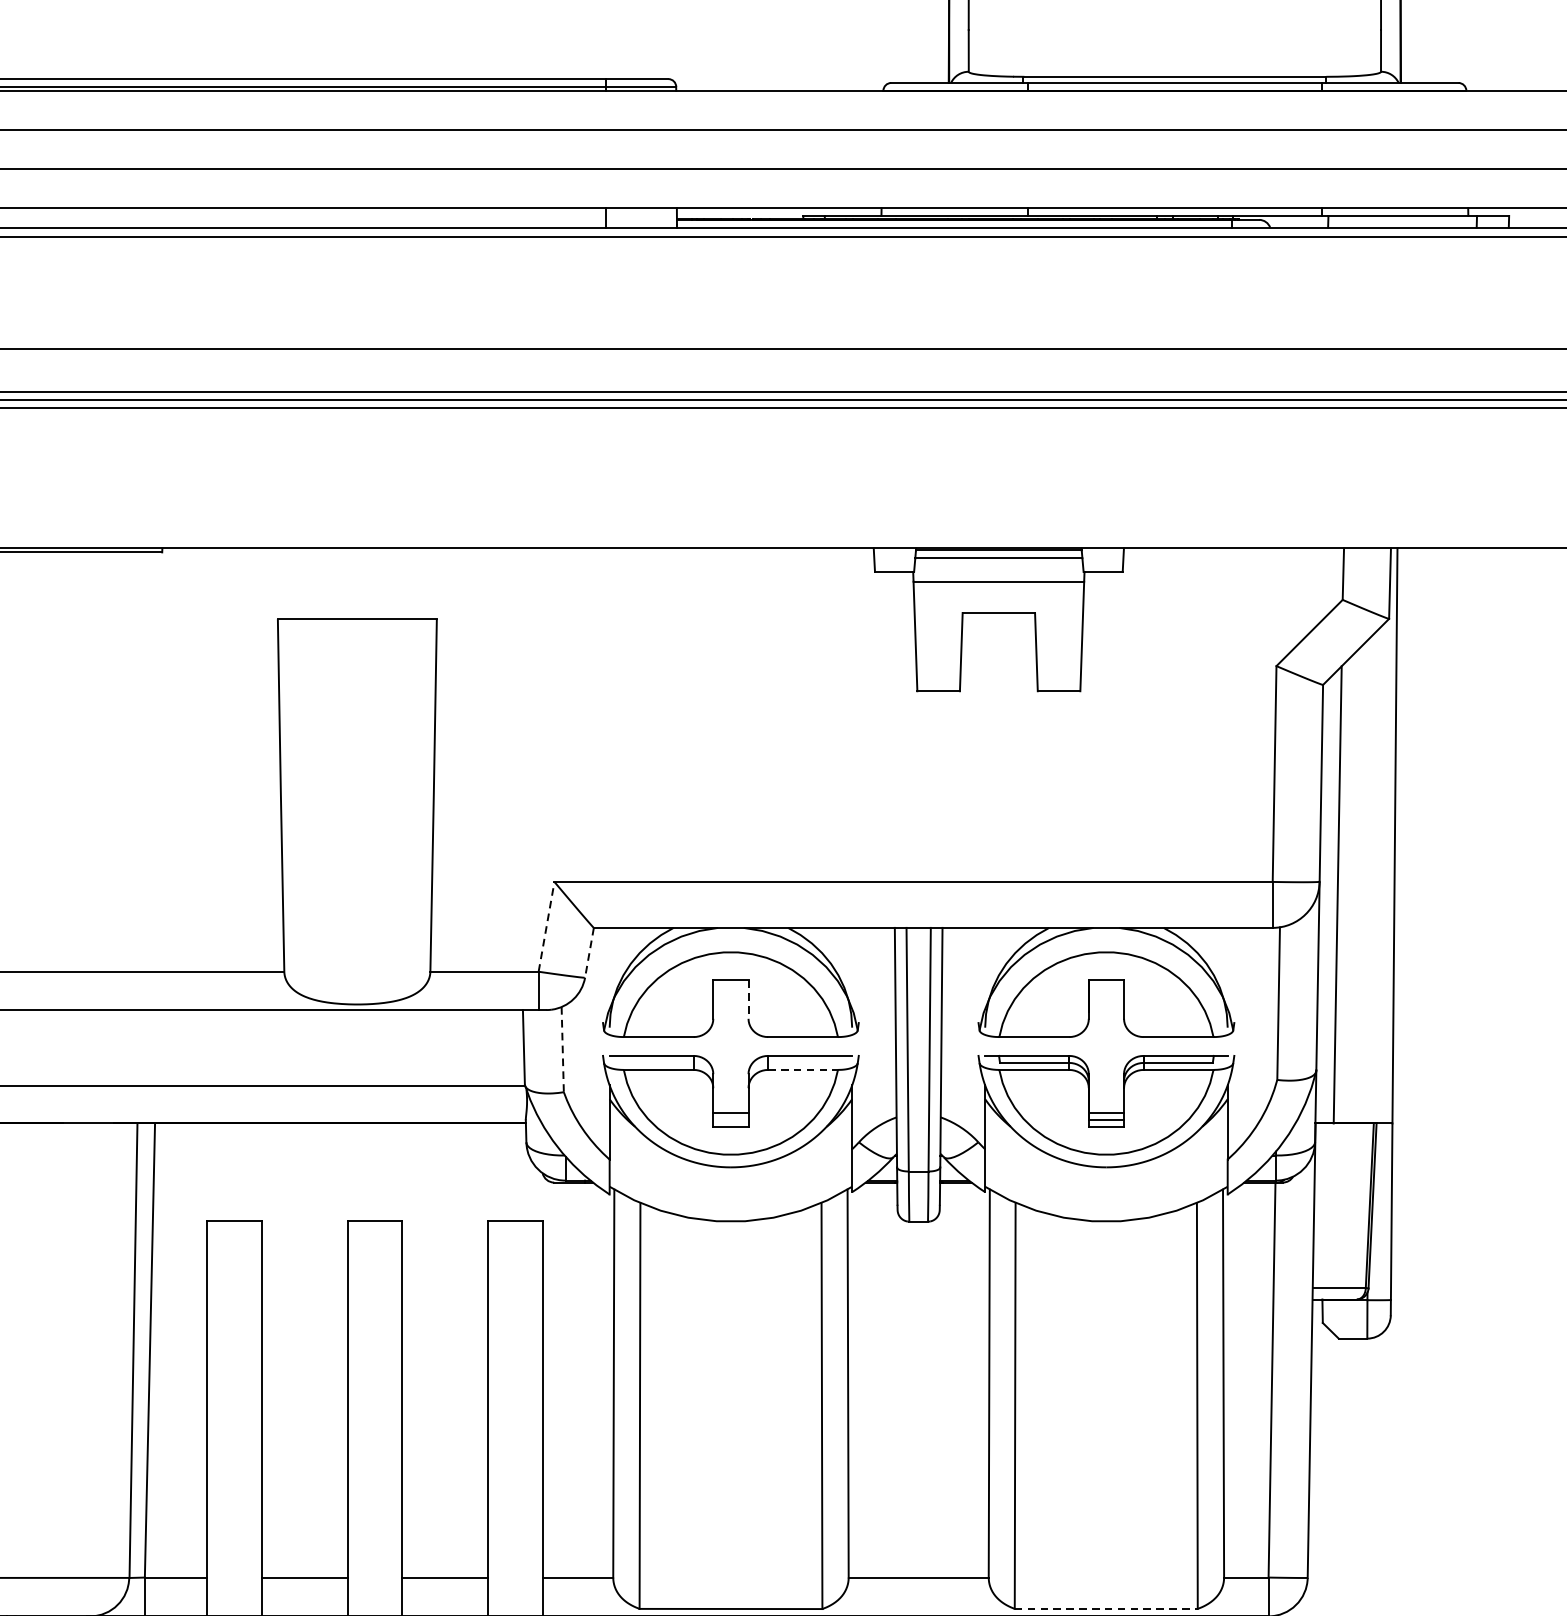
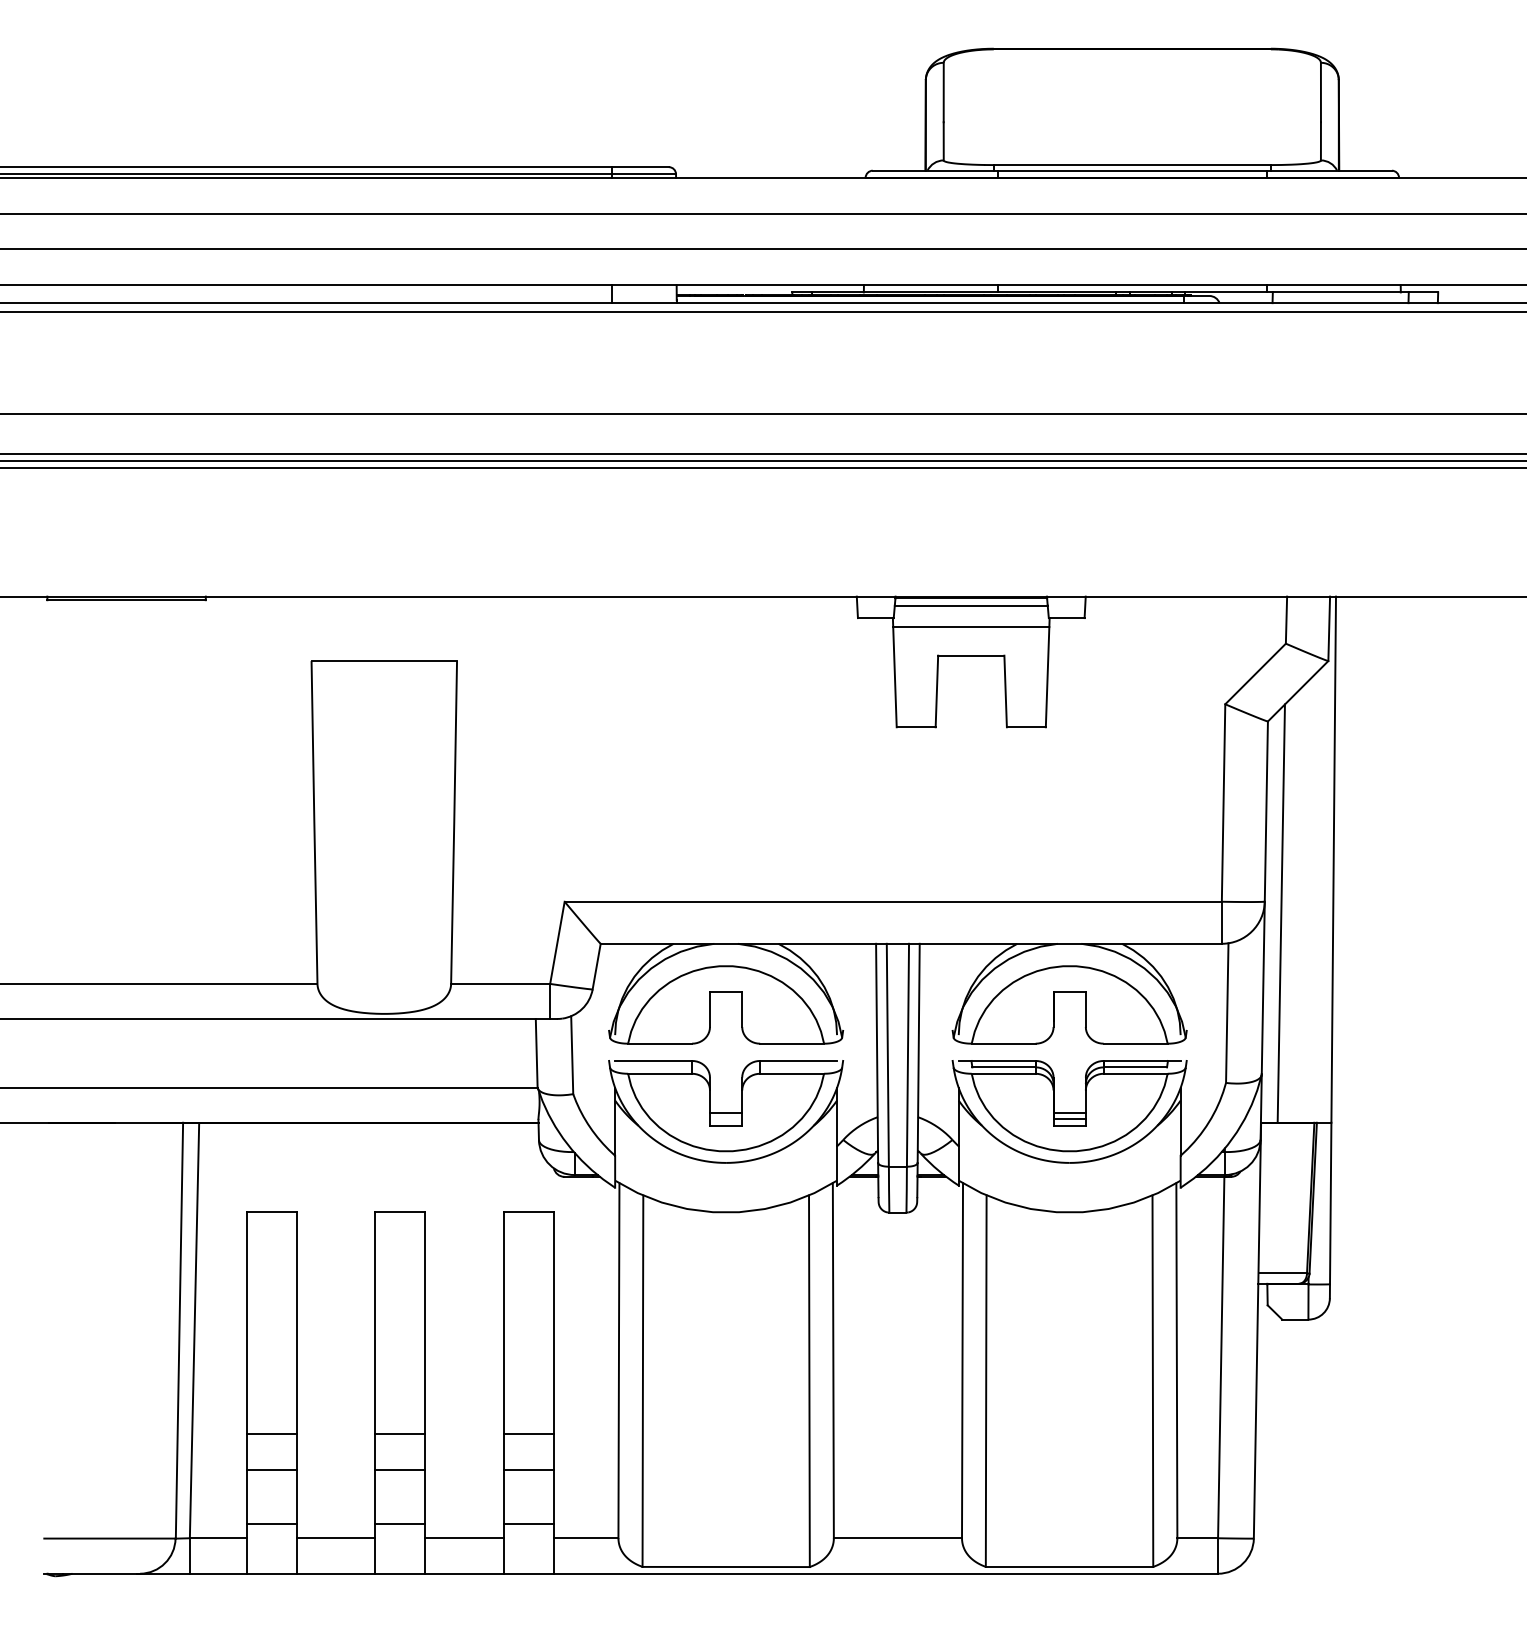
line: (546, 926) -> (557, 942), dashed -> solid
line: (589, 953) -> (596, 967), dashed -> solid
line: (748, 999) -> (742, 1009), dashed -> solid
line: (563, 1049) -> (572, 1055), dashed -> solid
line: (803, 1069) -> (792, 1073), dashed -> solid
line: (234, 1464) -> (271, 1434), added
line: (375, 1464) -> (400, 1434), added
line: (516, 1464) -> (529, 1434), added
line: (234, 1502) -> (271, 1469), added
line: (375, 1502) -> (400, 1469), added
line: (516, 1502) -> (529, 1469), added
line: (234, 1561) -> (271, 1523), added
line: (375, 1561) -> (400, 1523), added
line: (516, 1561) -> (529, 1523), added
line: (1106, 1608) -> (1069, 1566), dashed -> solid

